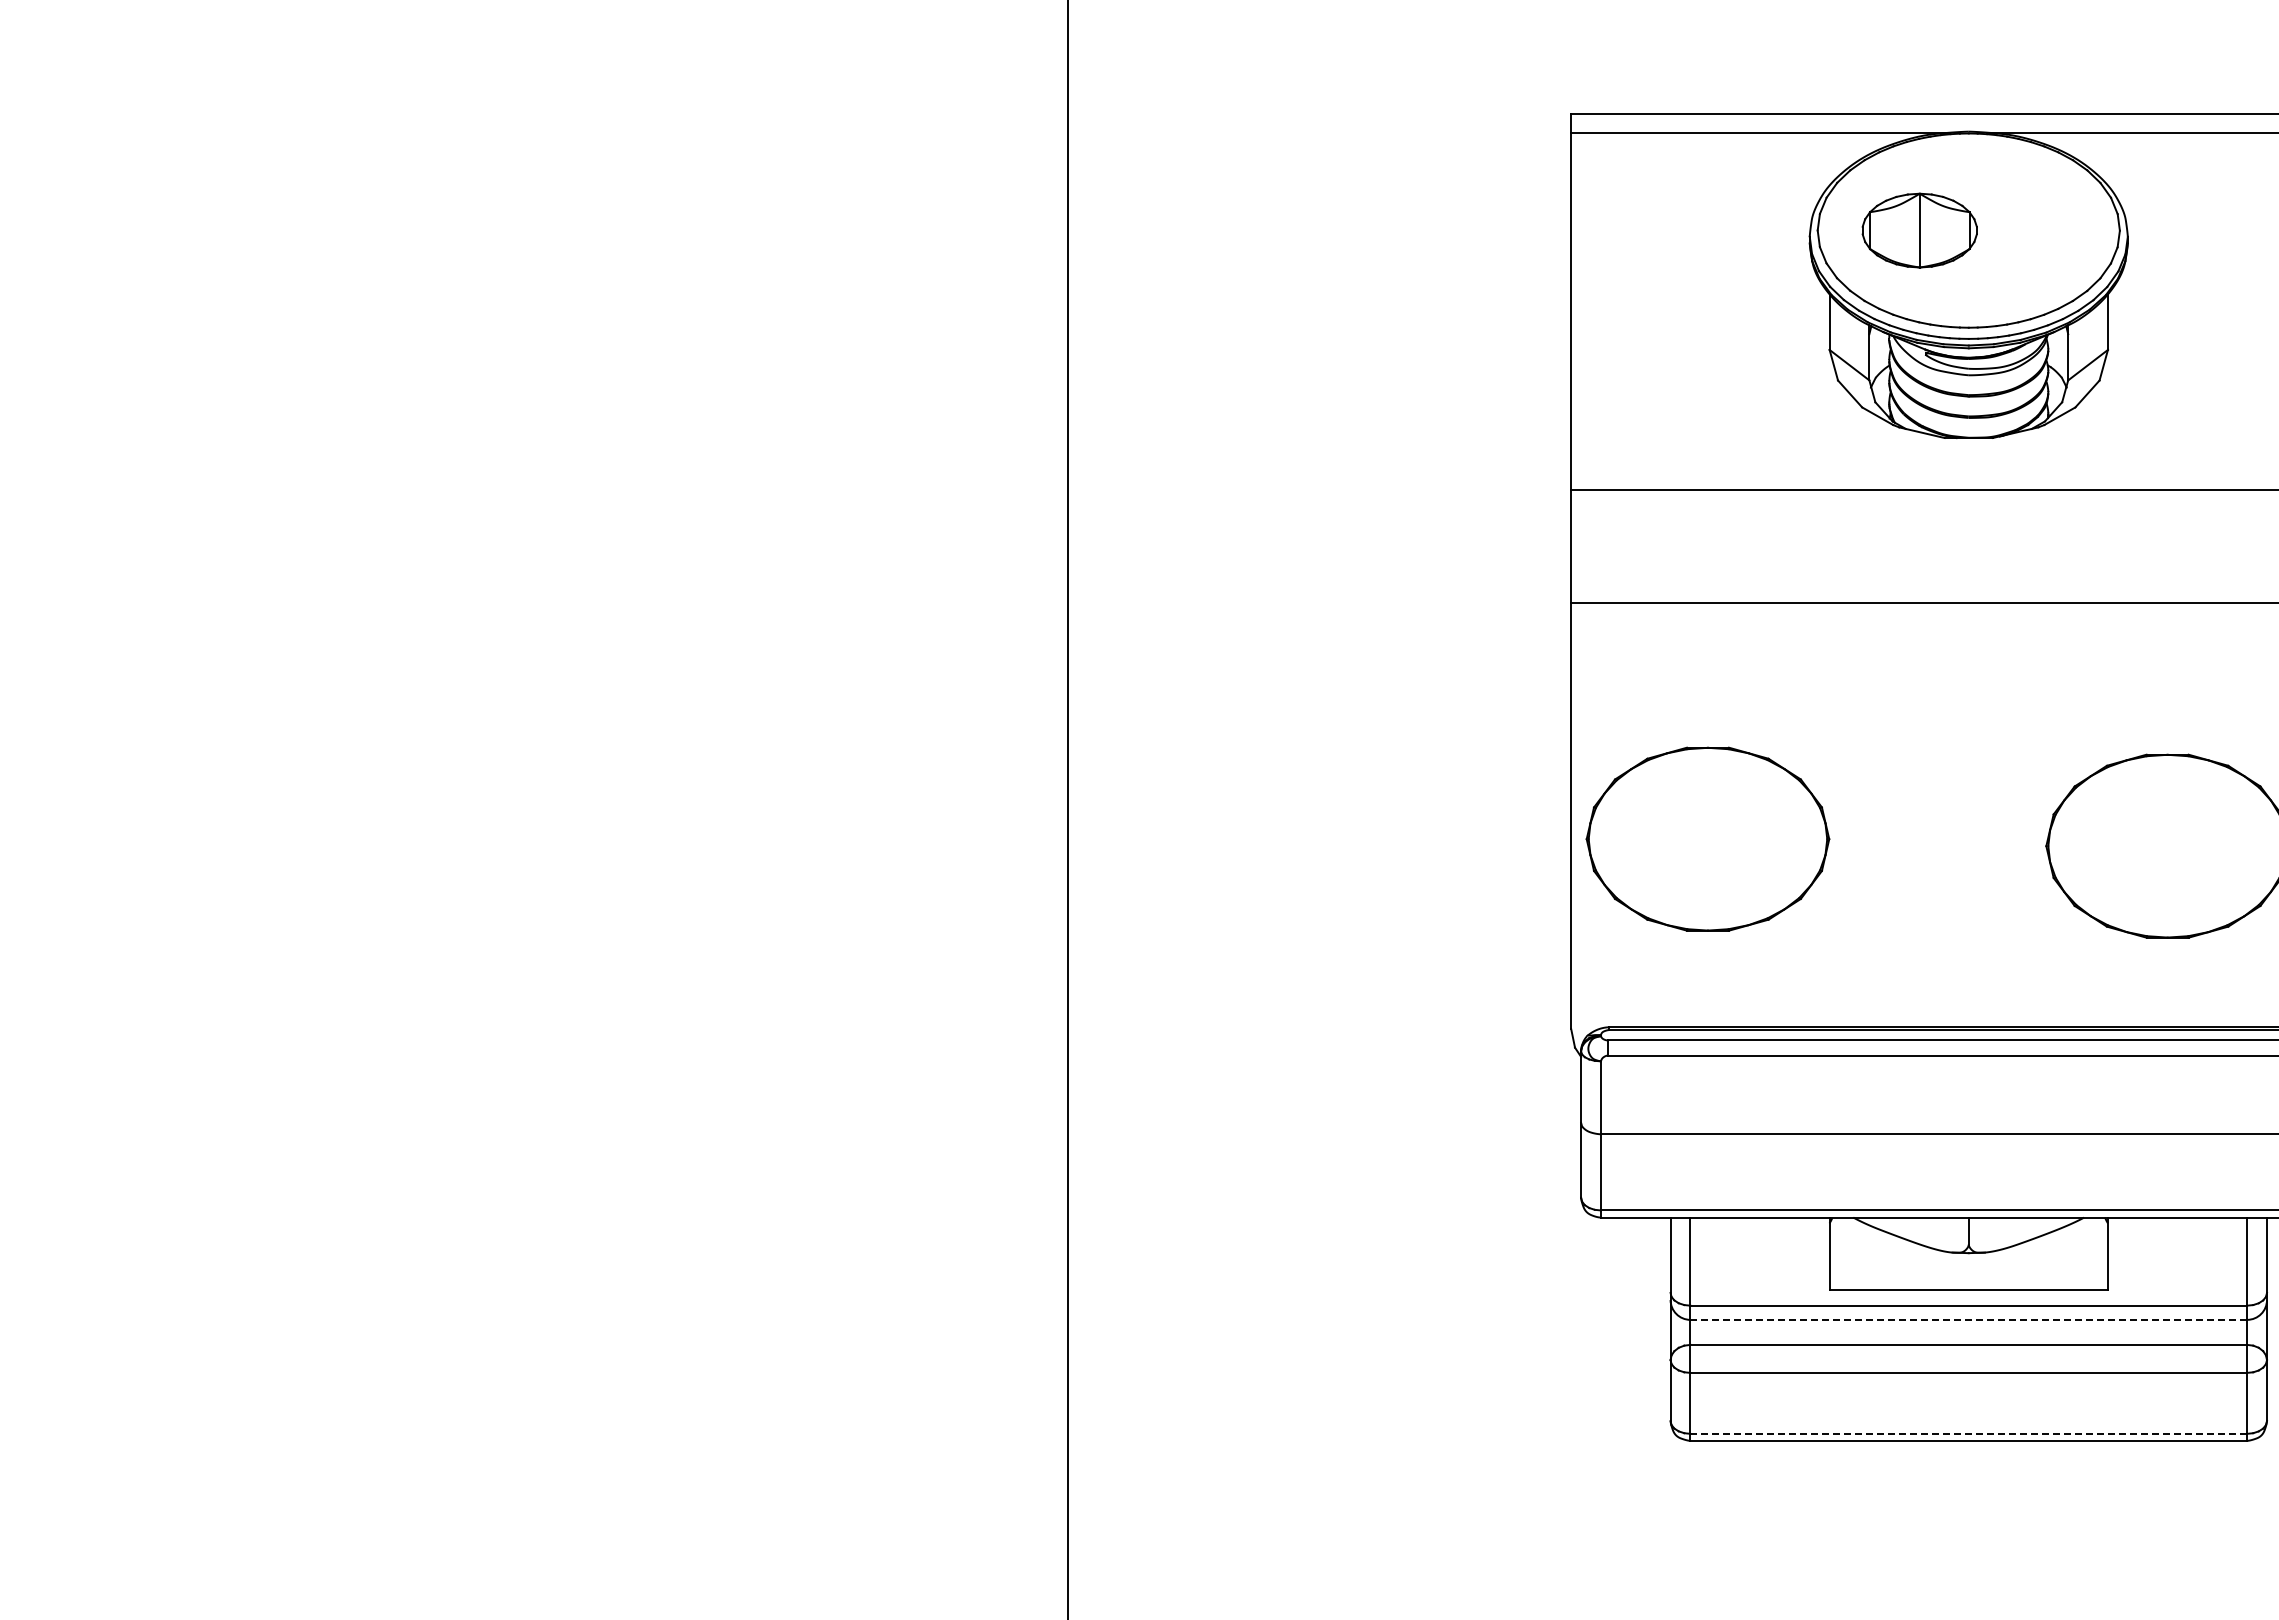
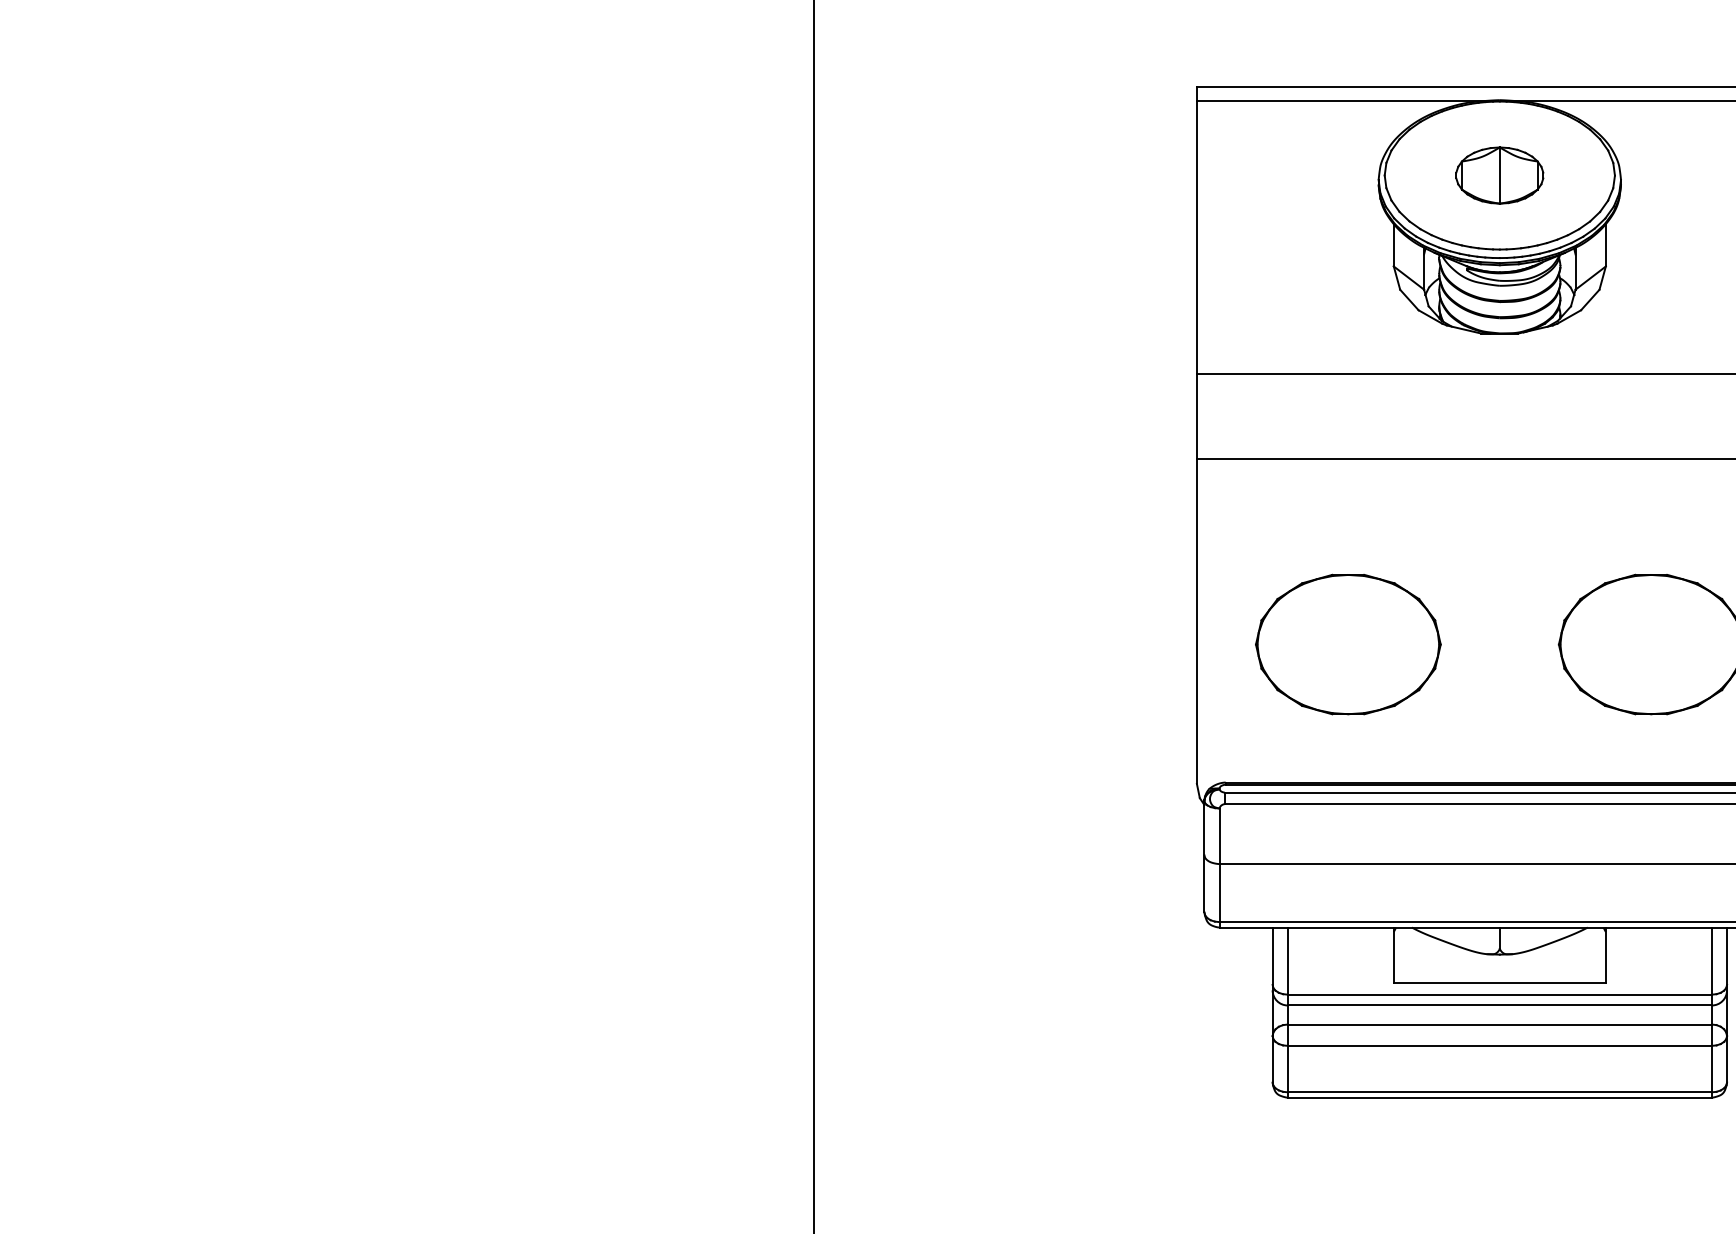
part: (1919, 230) -> (1499, 175), moved
part: (1707, 838) -> (1347, 644), moved
line: (1968, 1319) -> (1499, 1005), dashed -> solid
line: (1968, 1433) -> (1499, 1092), dashed -> solid

